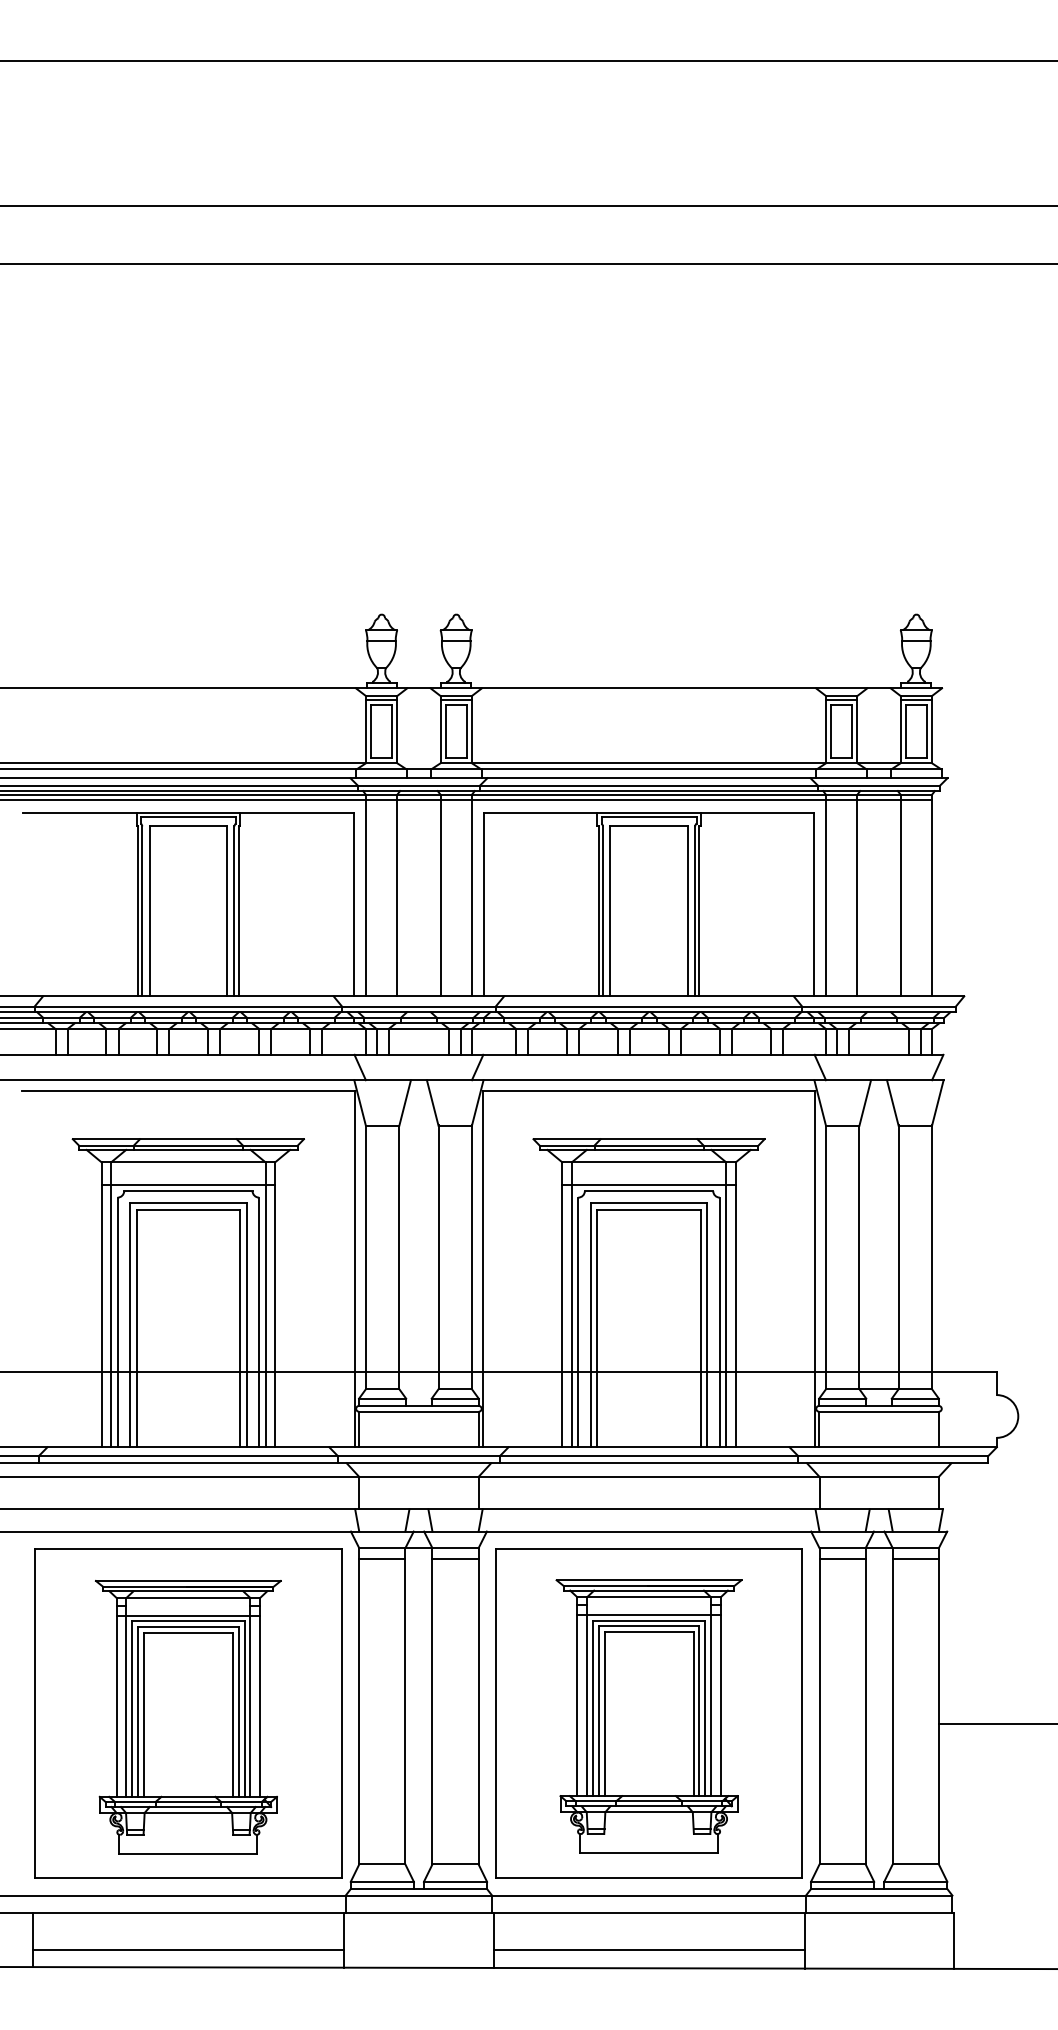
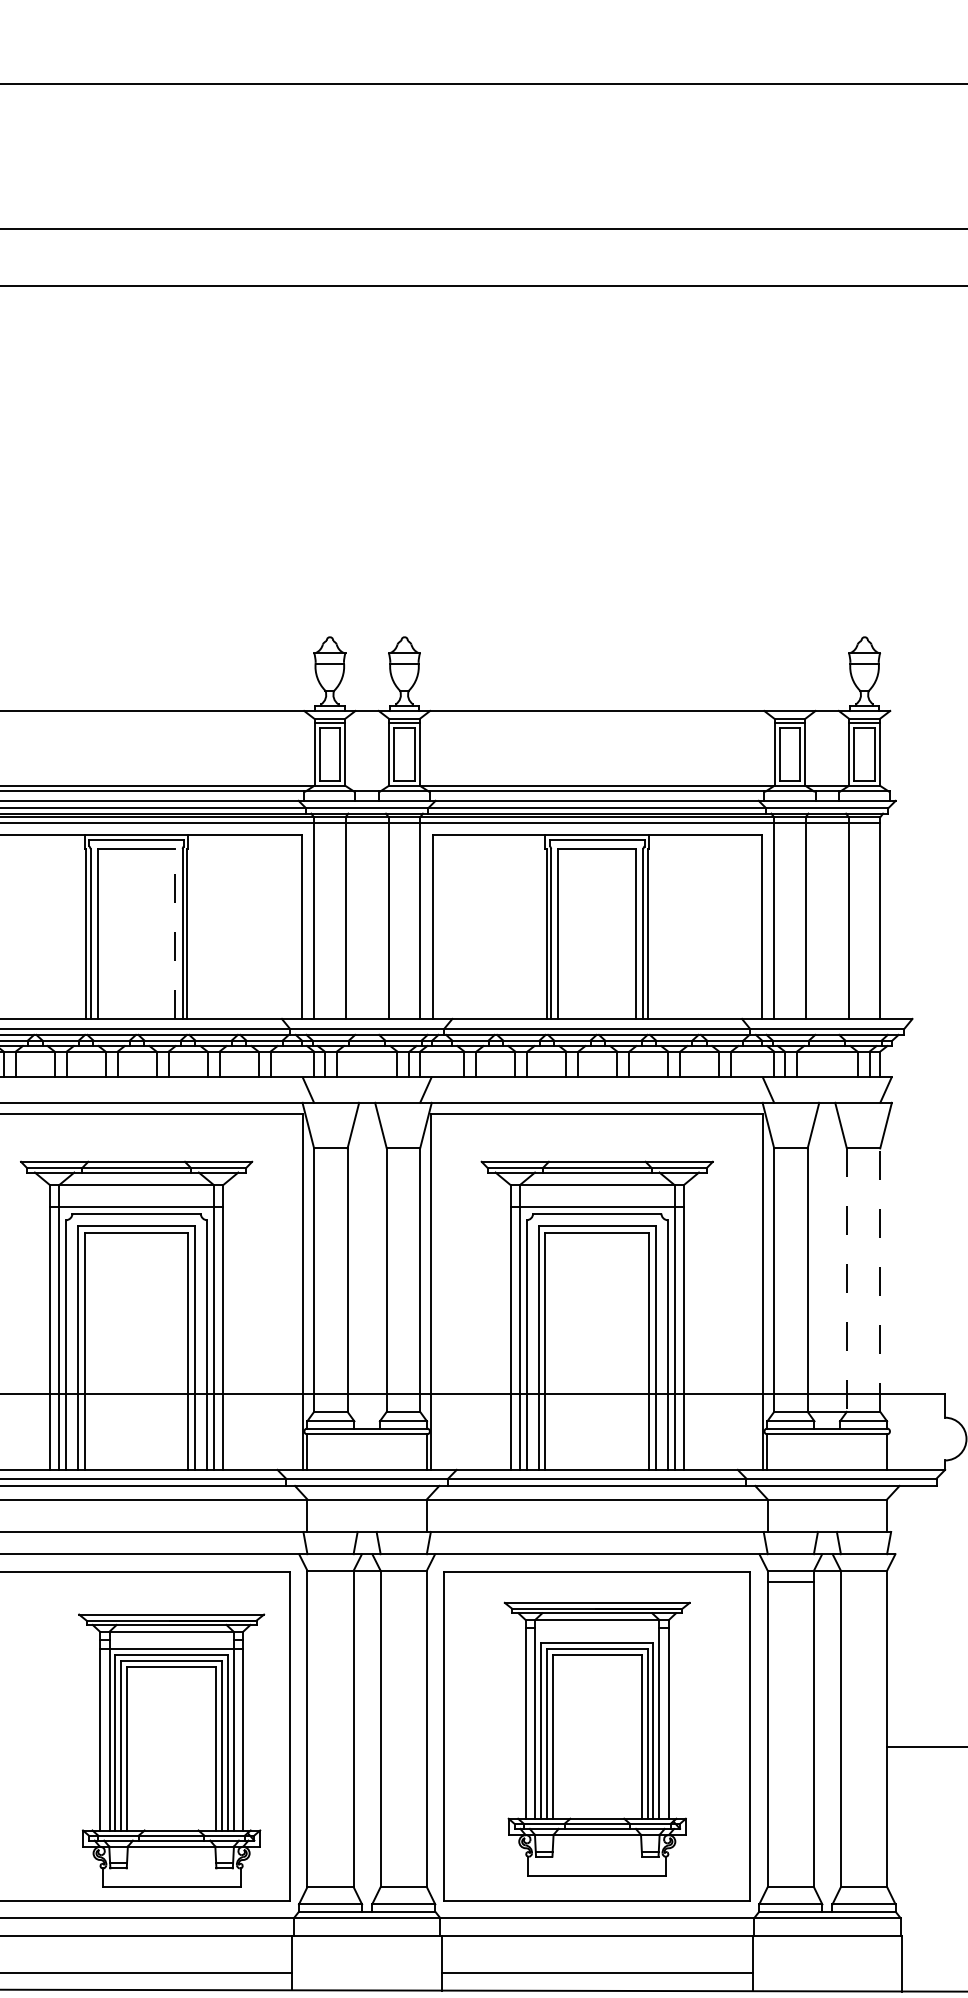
line: (227, 910) -> (175, 933), solid -> dashed
line: (898, 1257) -> (846, 1280), solid -> dashed
line: (932, 1257) -> (880, 1280), solid -> dashed
line: (382, 1559) -> (330, 1582), removed
line: (455, 1559) -> (403, 1582), removed
line: (915, 1559) -> (863, 1582), removed
line: (648, 1614) -> (596, 1637), removed
part: (188, 1717) -> (171, 1751), moved

